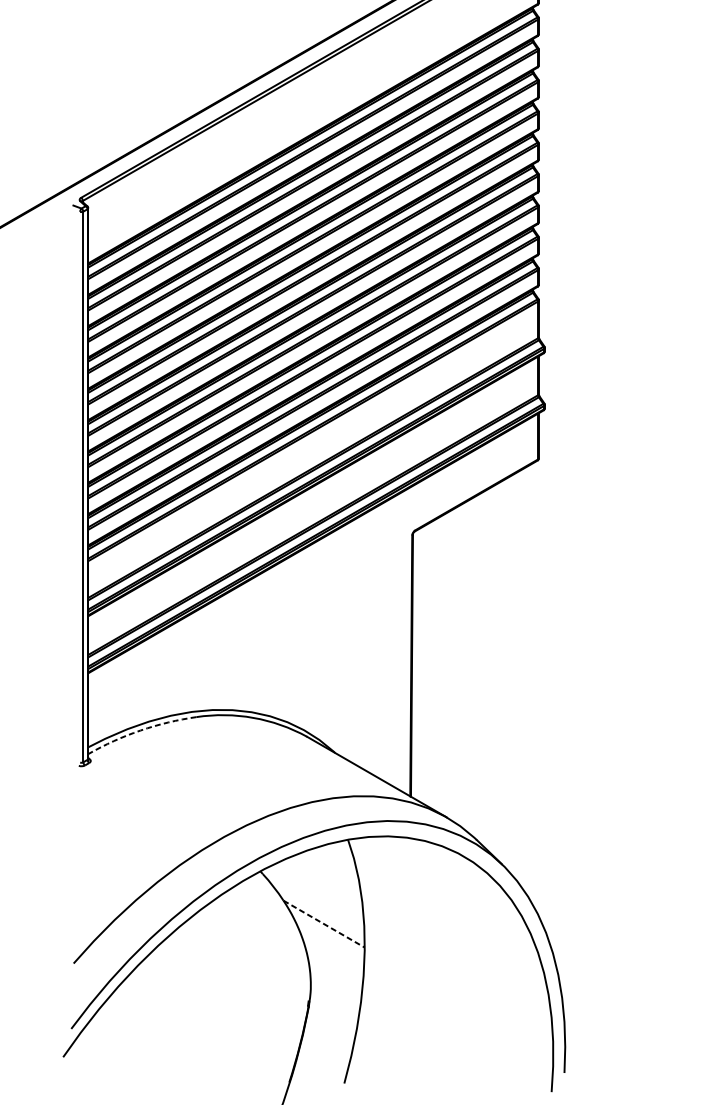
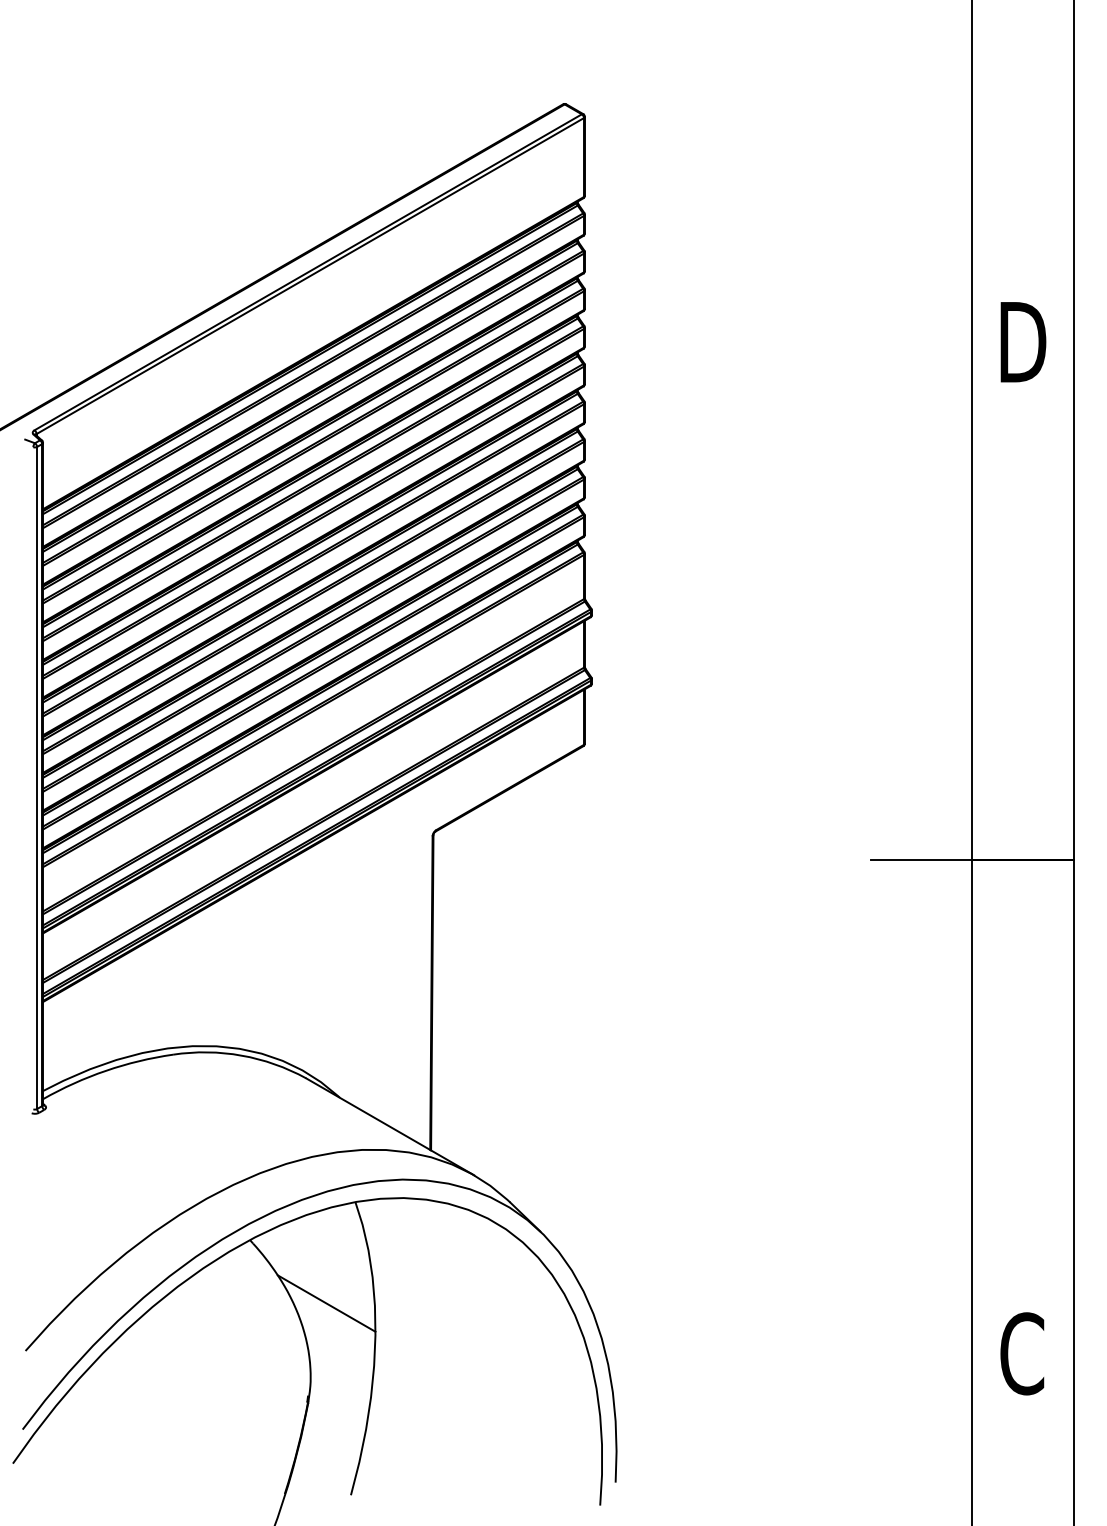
arc: (141, 730) -> (106, 1070), dashed -> solid
line: (324, 924) -> (327, 1303), dashed -> solid

